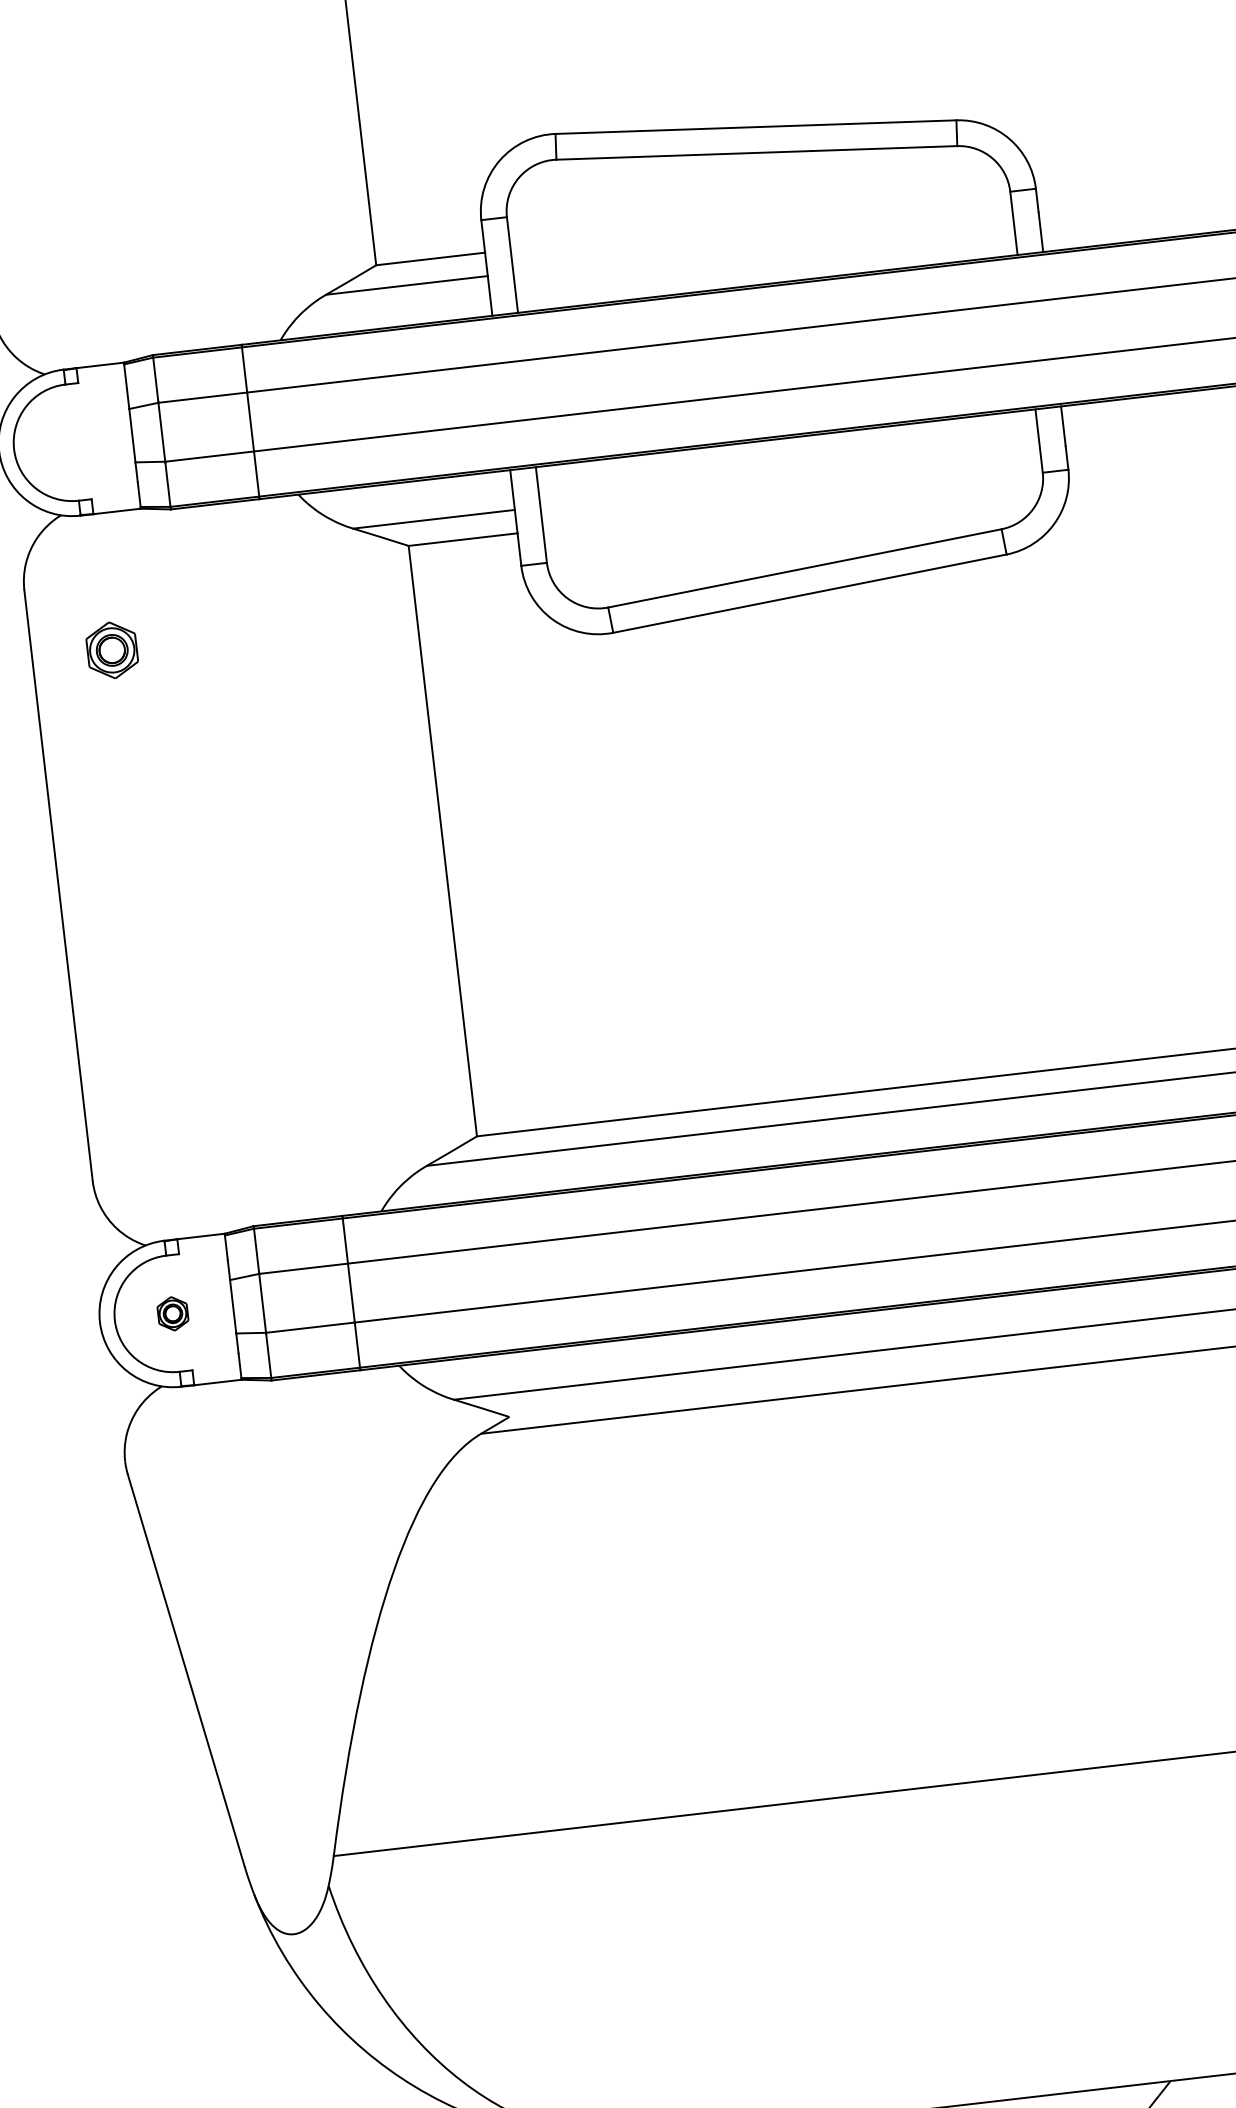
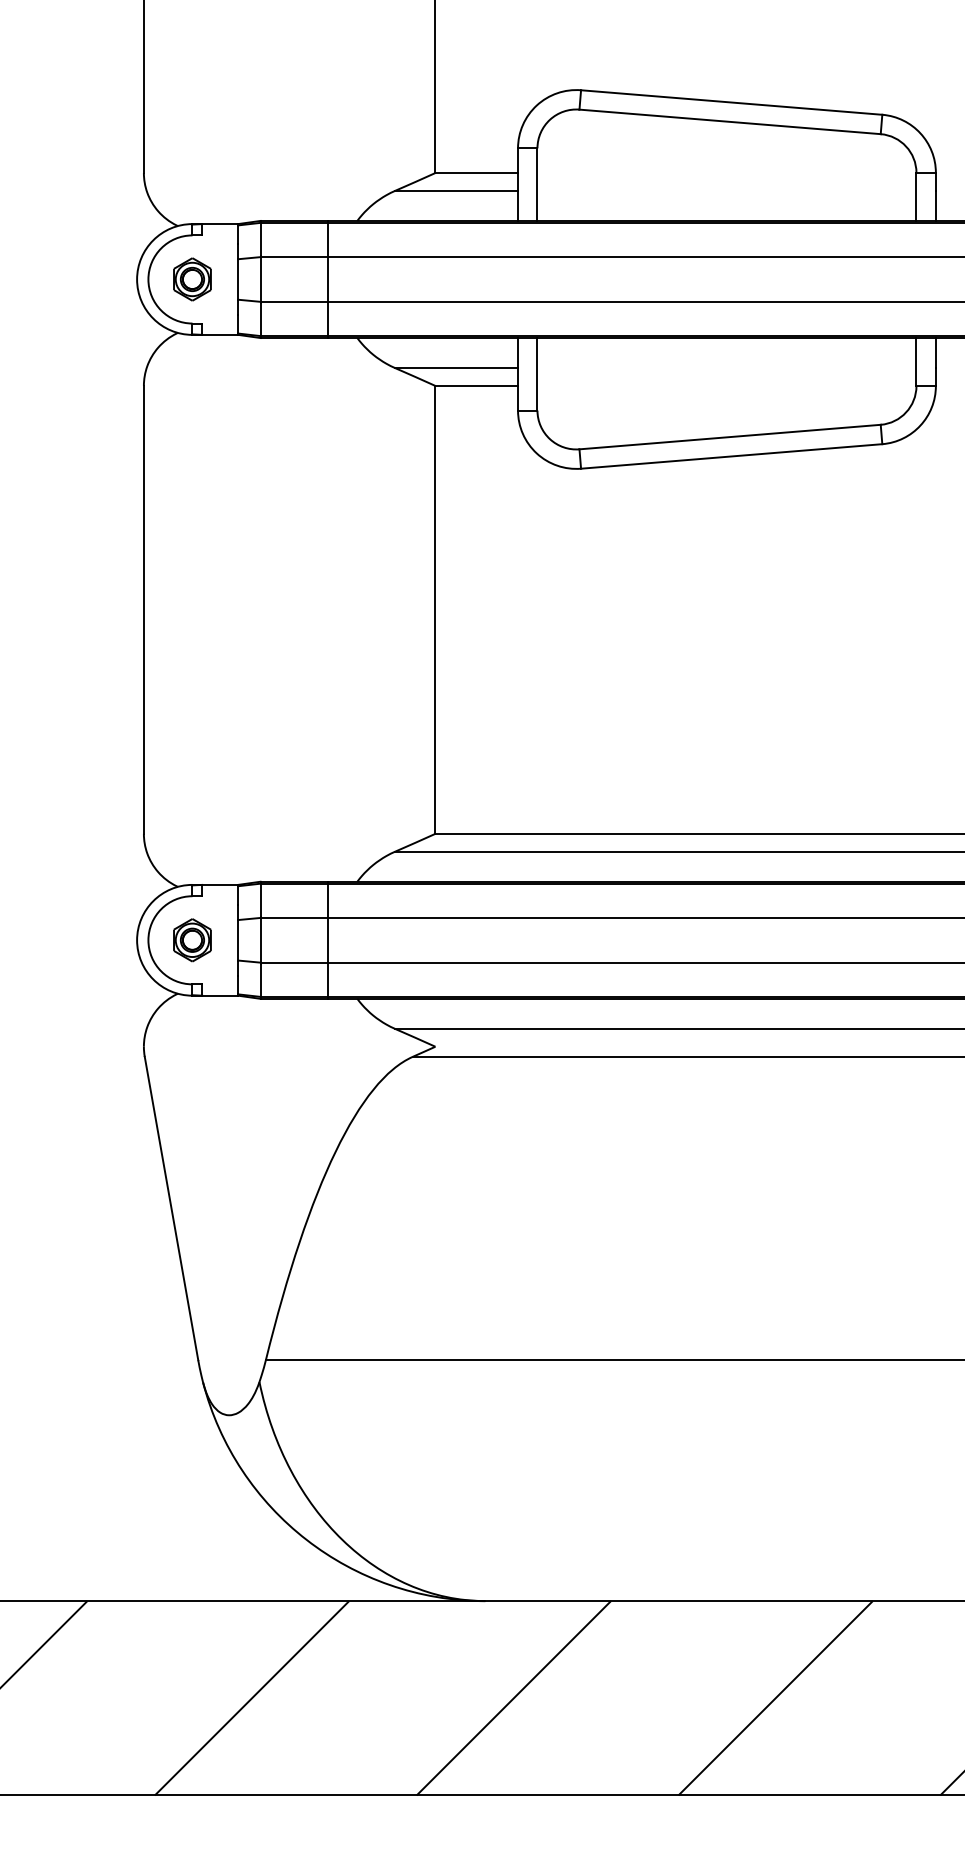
part: (112, 650) -> (192, 279), moved
part: (173, 1313) -> (192, 940), size x1.67

